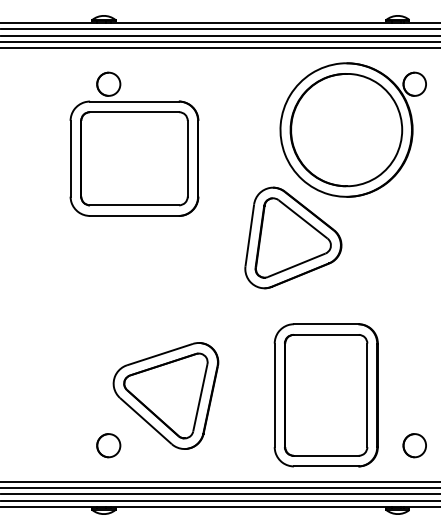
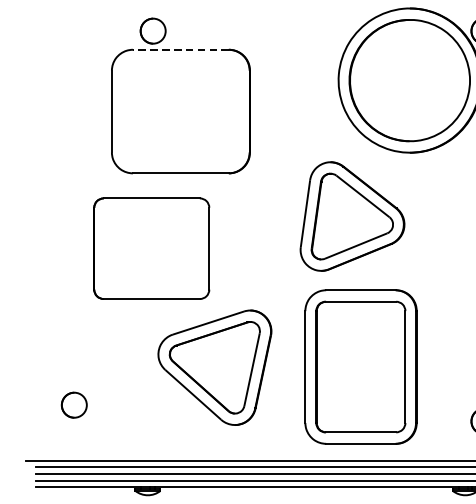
line: (134, 101) -> (180, 49), solid -> dashed
part: (134, 158) -> (151, 248), moved
part: (293, 237) -> (352, 216), moved
part: (325, 395) -> (360, 367), moved
part: (108, 445) -> (74, 405), moved

